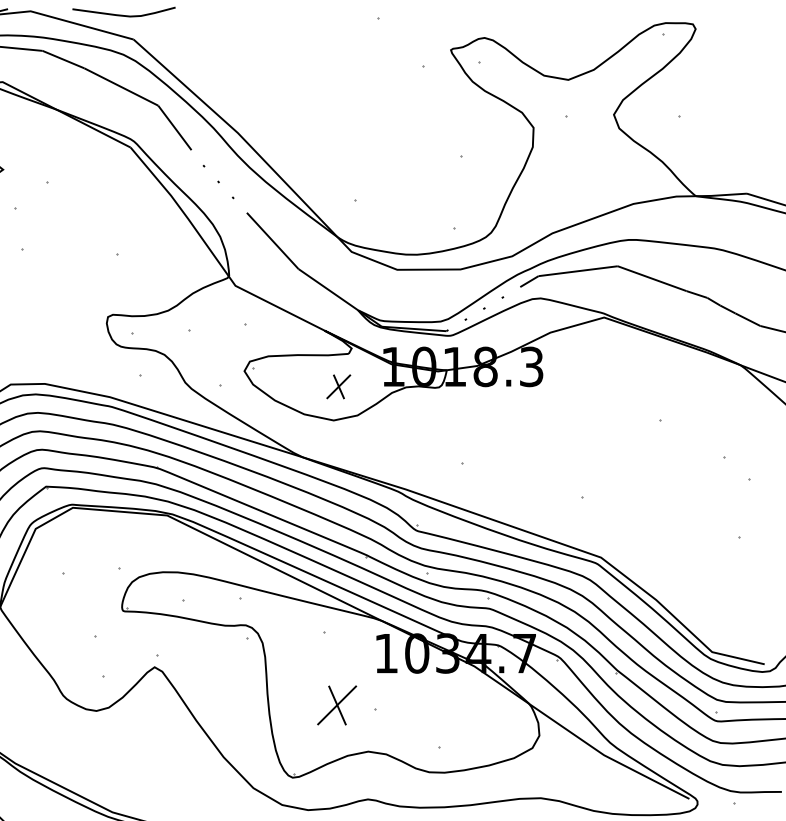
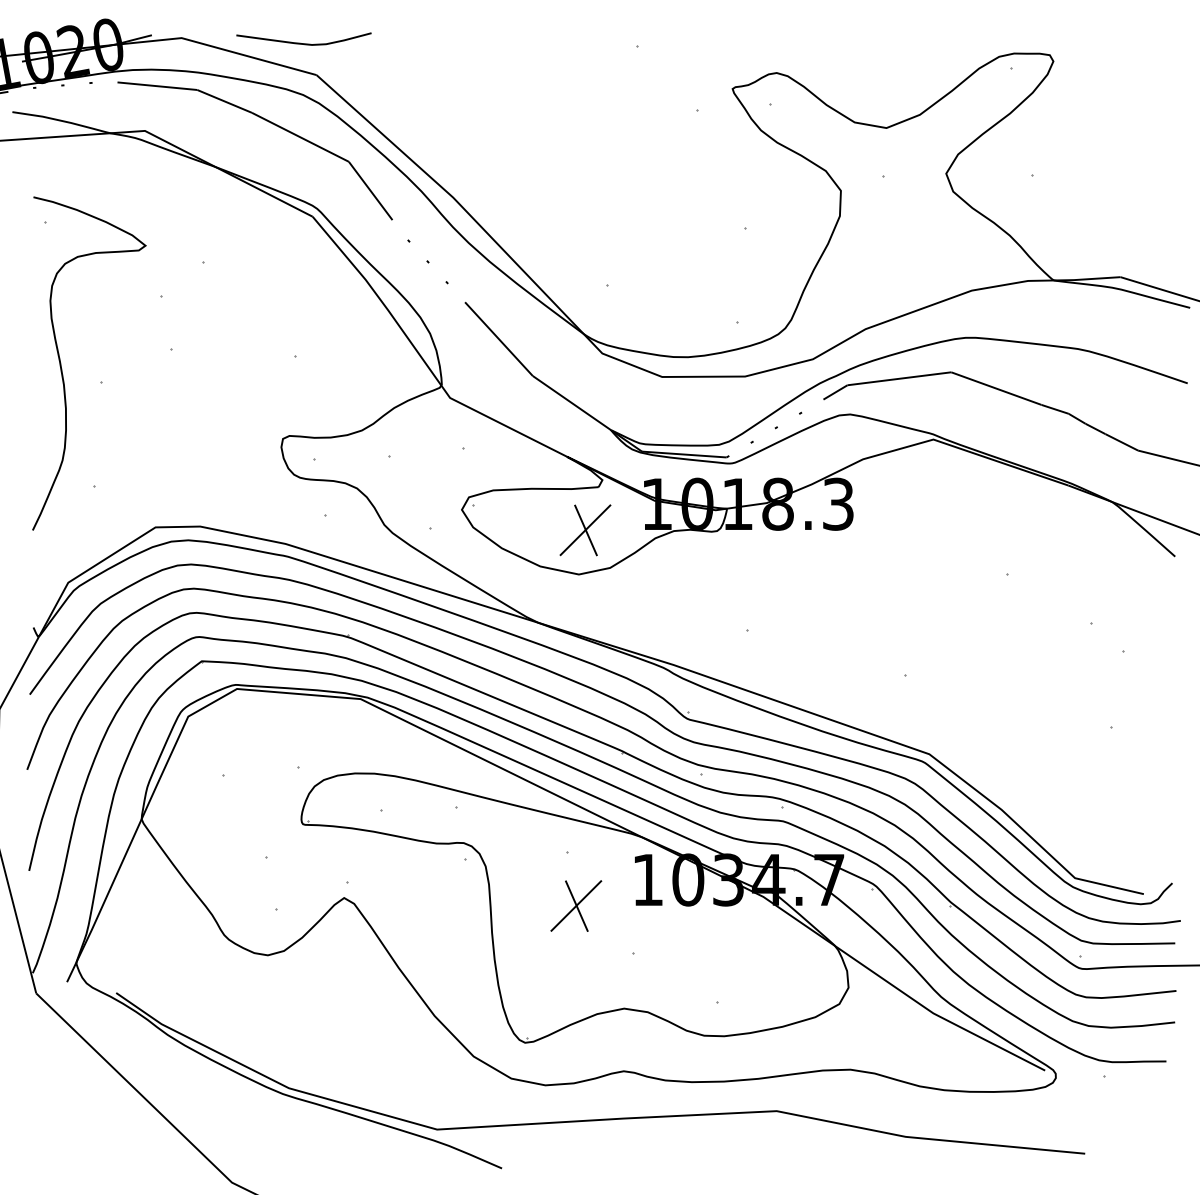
part: (338, 386) -> (585, 530), size x1.67
part: (337, 705) -> (576, 905), moved

